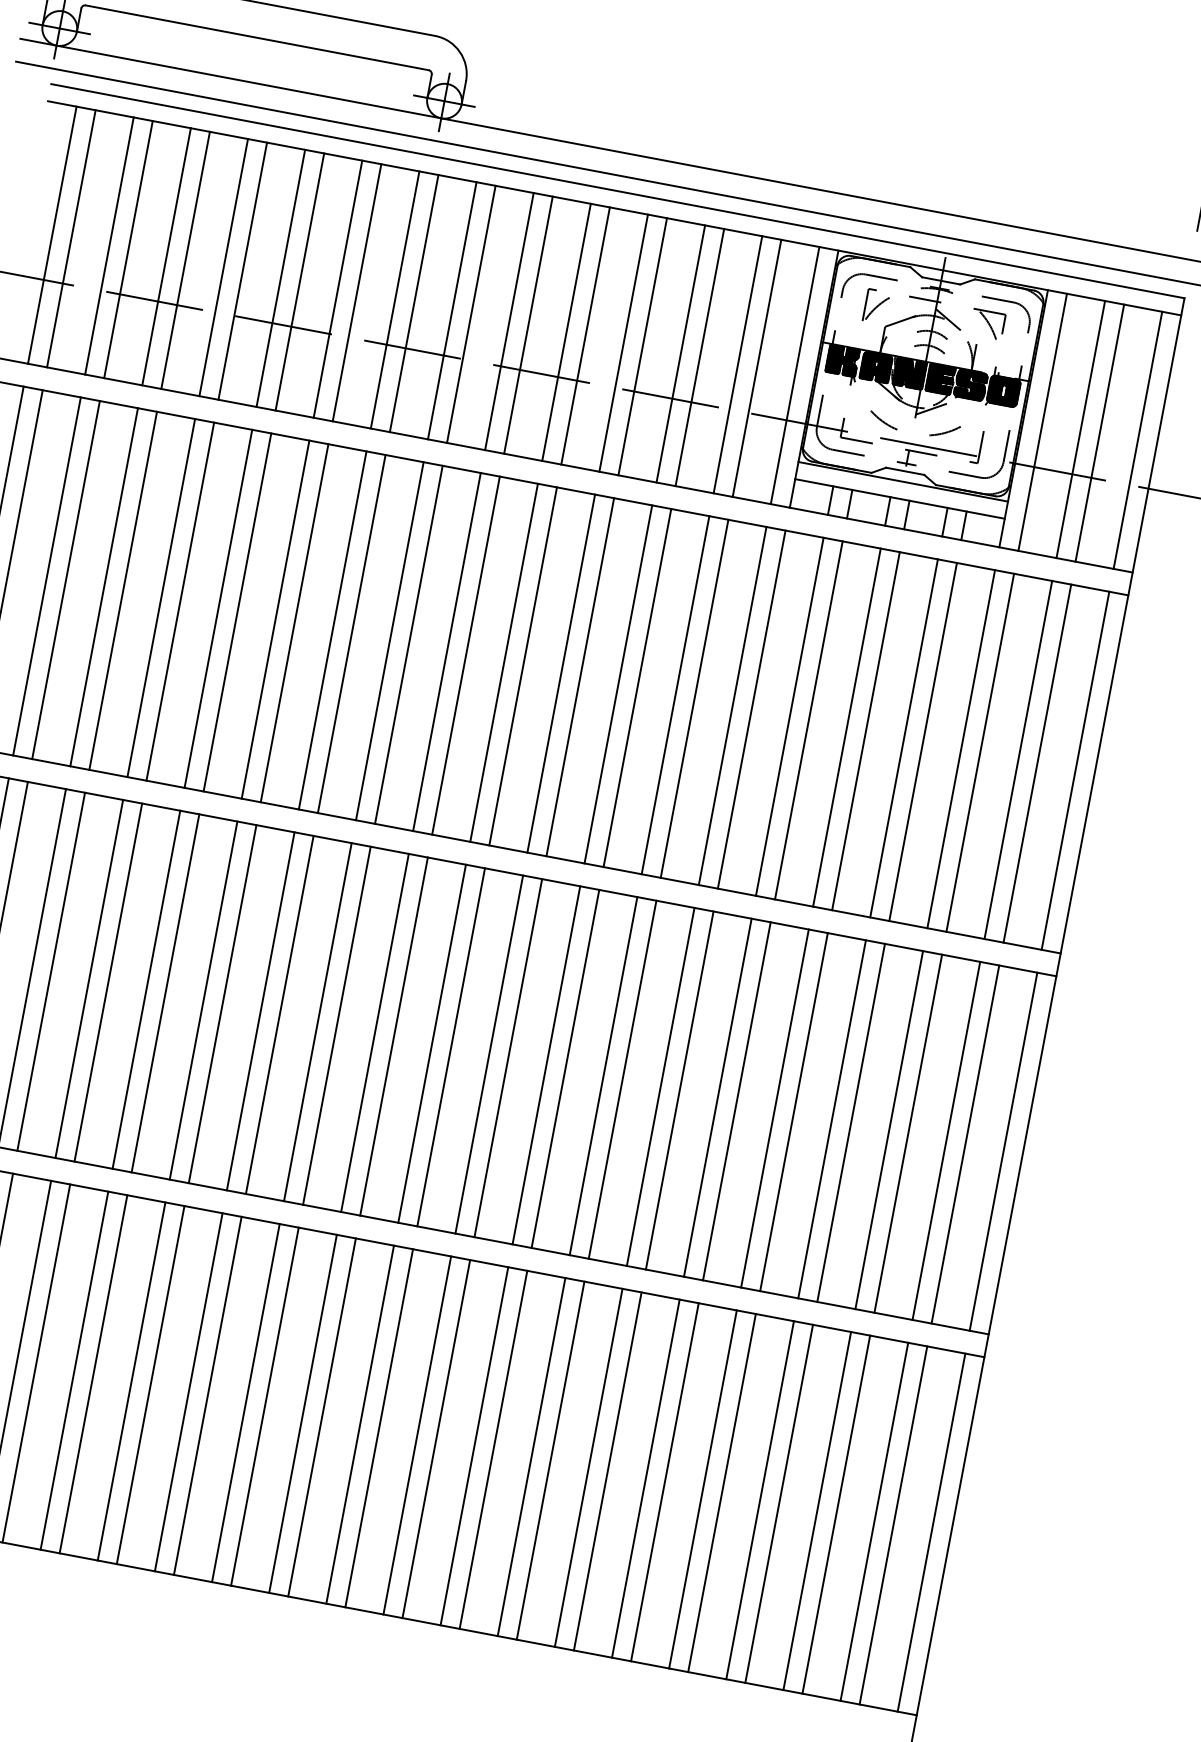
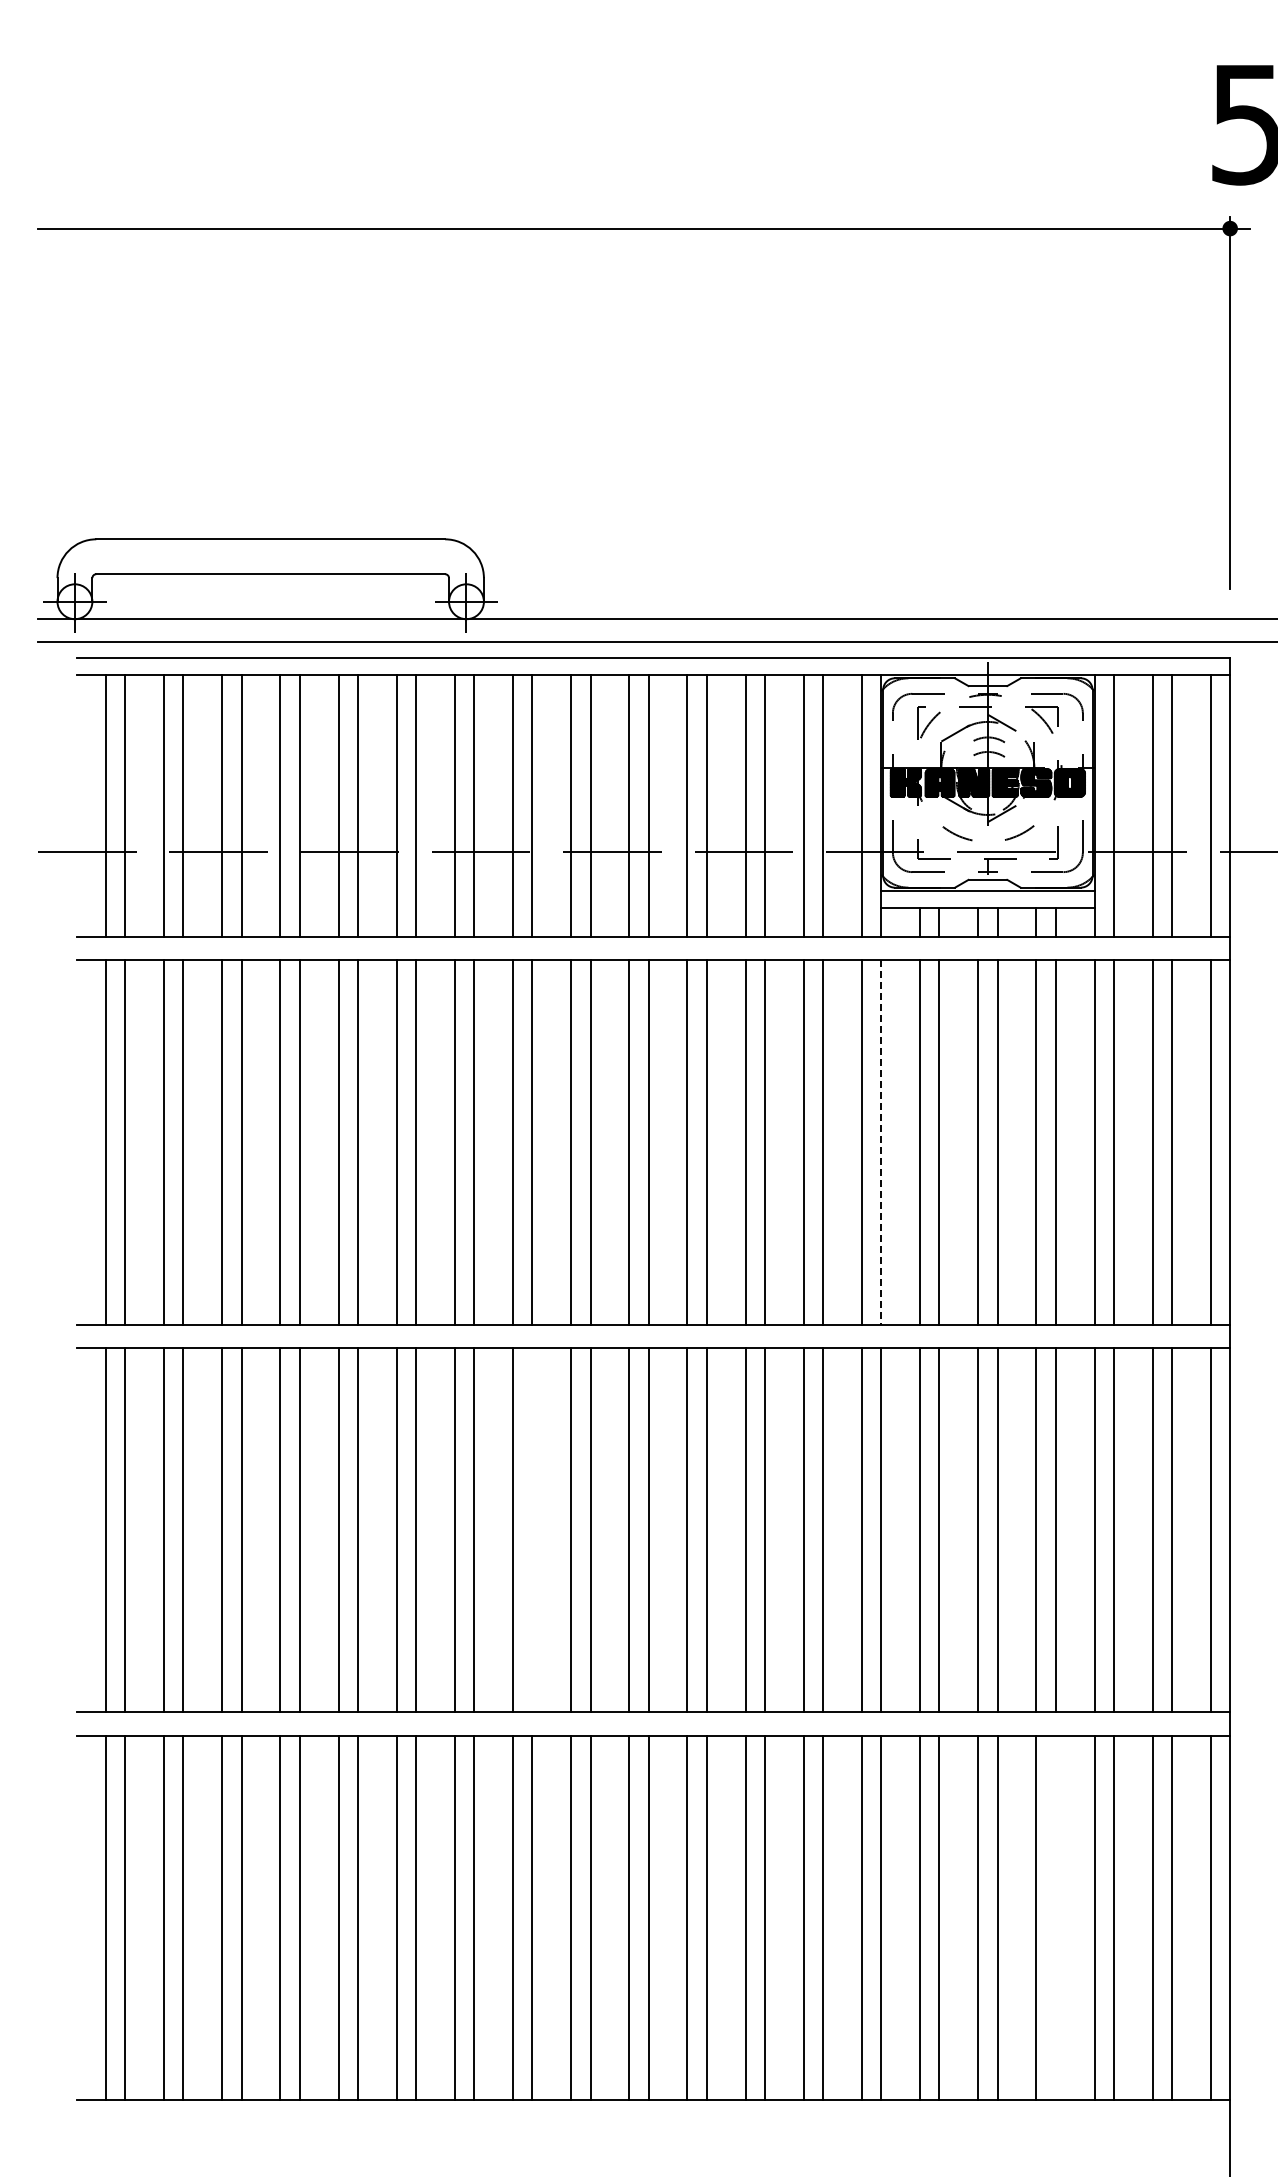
line: (751, 710) -> (881, 1143), solid -> dashed
line: (336, 1026) -> (532, 1530), removed
line: (779, 1503) -> (1055, 1917), removed

